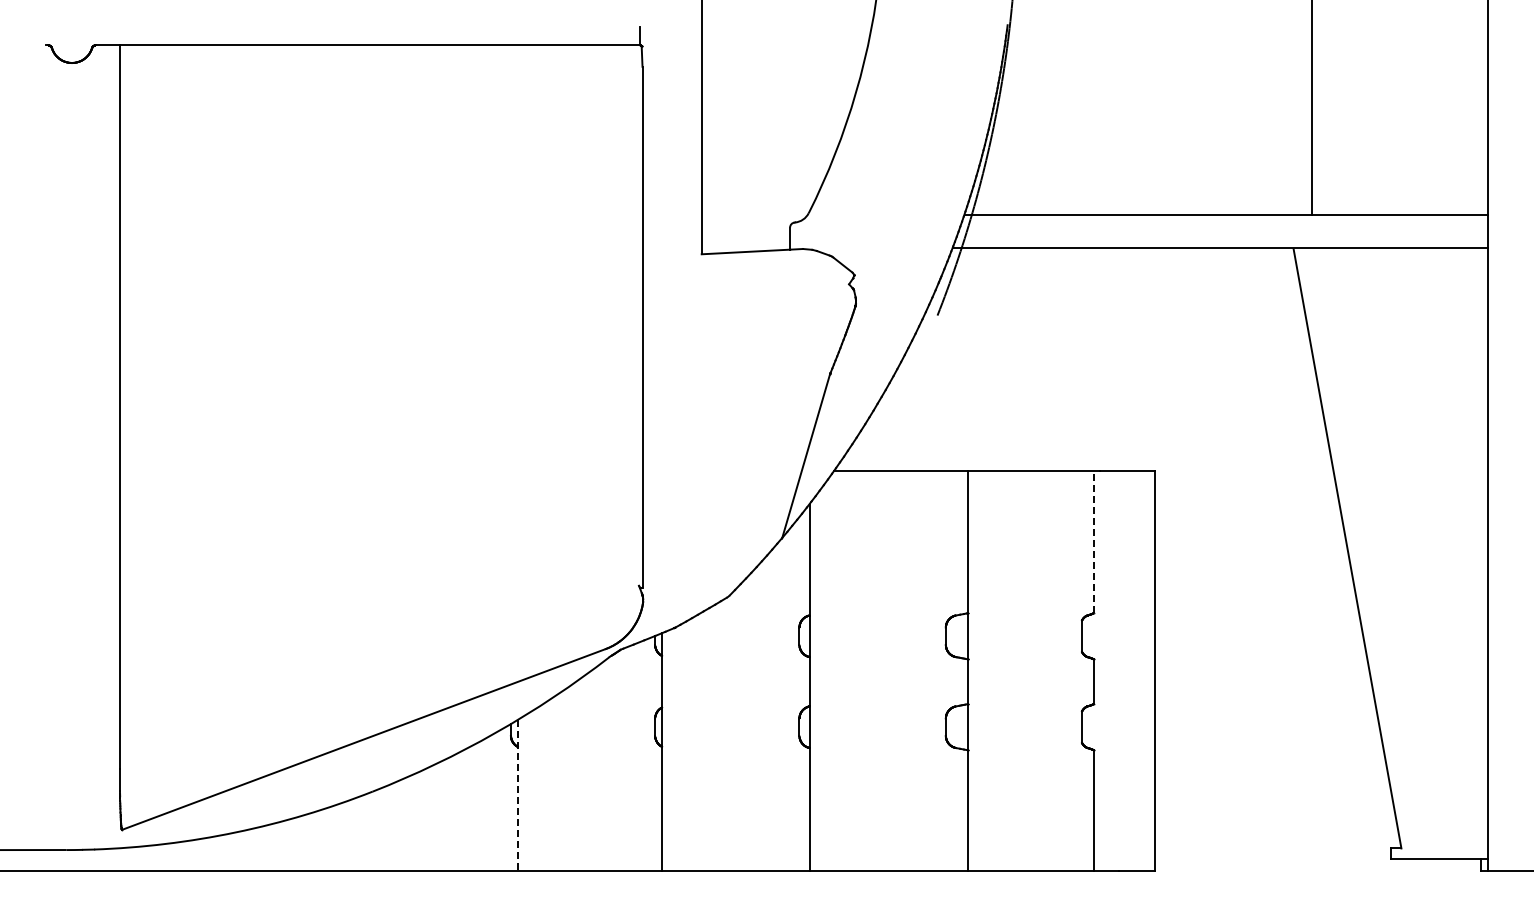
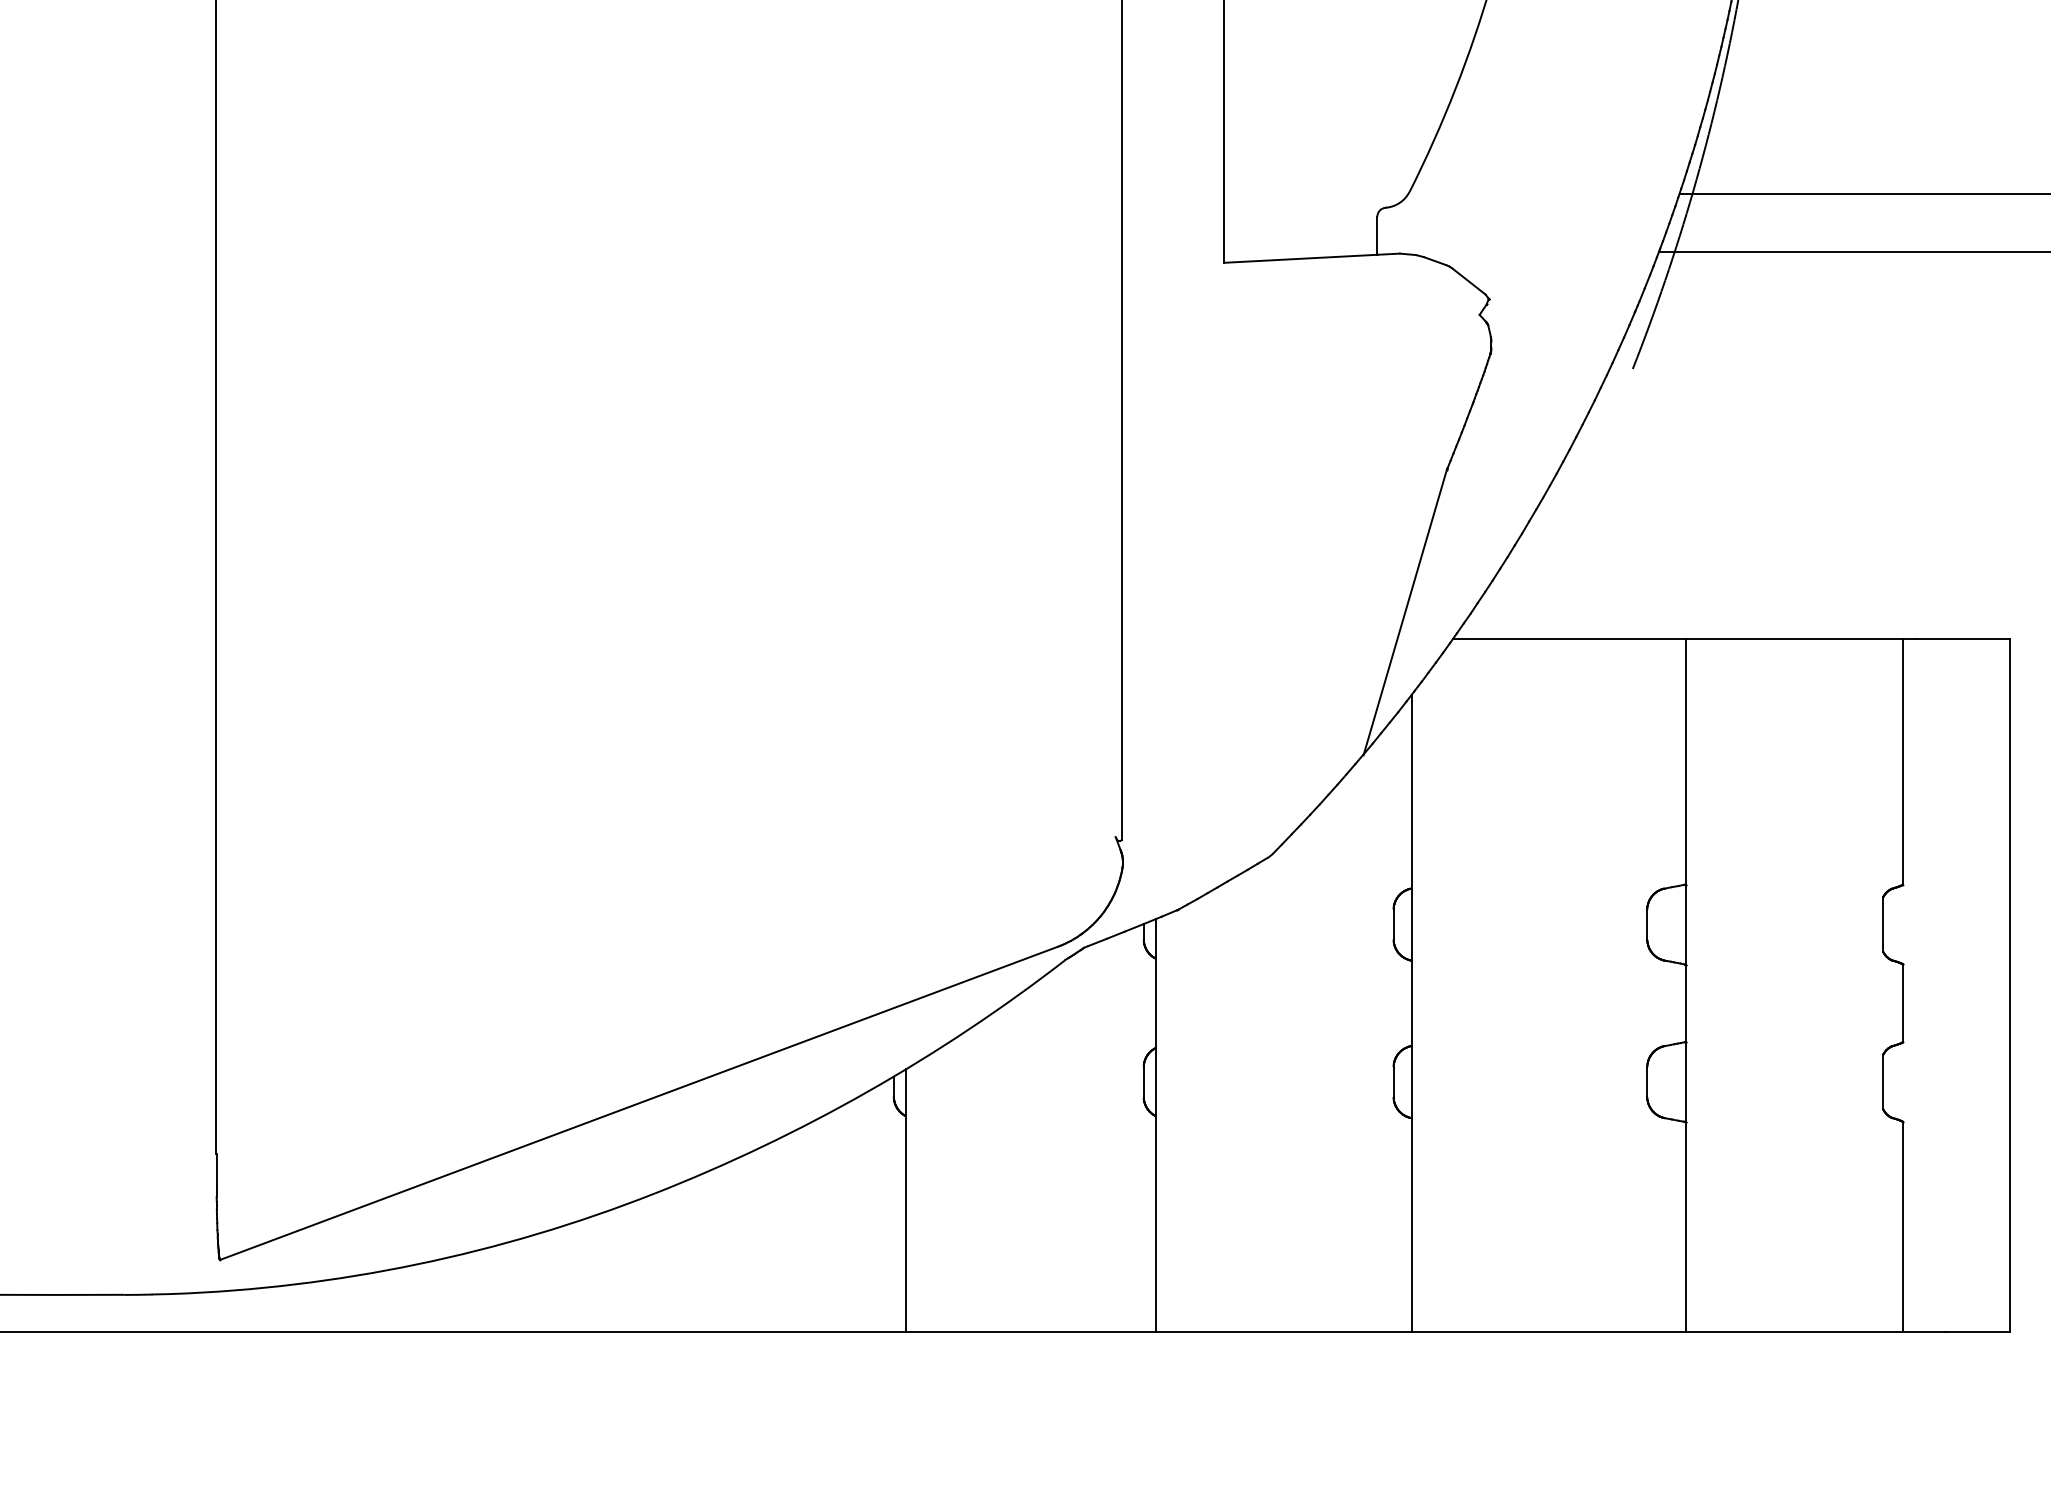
line: (1093, 542) -> (1903, 762), dashed -> solid
line: (517, 795) -> (905, 1200), dashed -> solid

